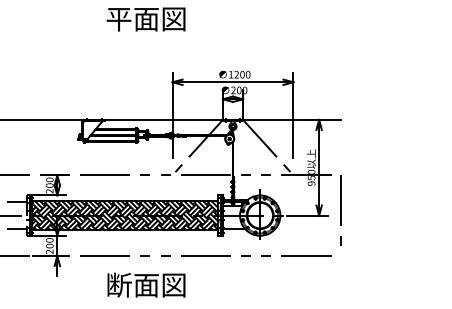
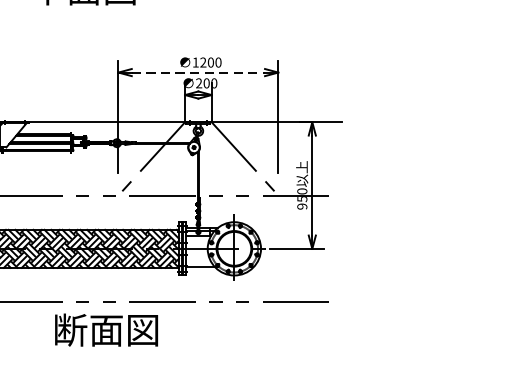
line: (233, 82) -> (199, 72), solid -> dashed
line: (340, 210) -> (340, 242), removed
text: (146, 284) -> (106, 329), moved

